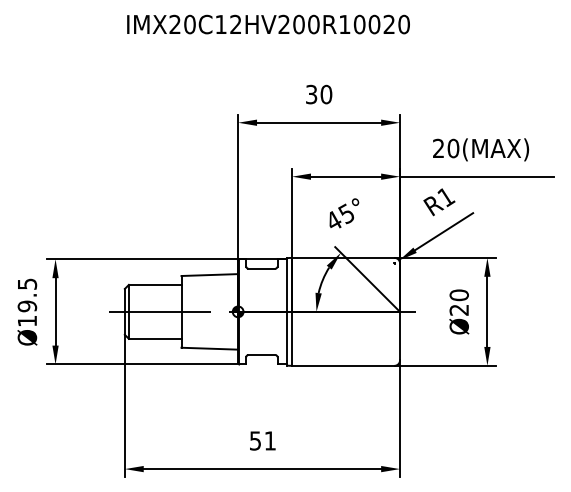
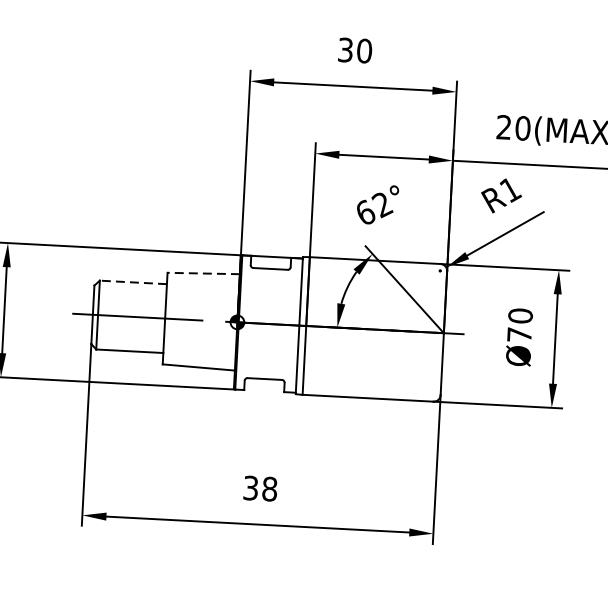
text: (341, 216) -> (375, 207), 45° -> 62°
line: (209, 275) -> (203, 274), solid -> dashed
line: (154, 284) -> (132, 281), solid -> dashed
text: (458, 309) -> (518, 334), Ø20 -> Ø70
text: (263, 440) -> (261, 488), 51 -> 38

